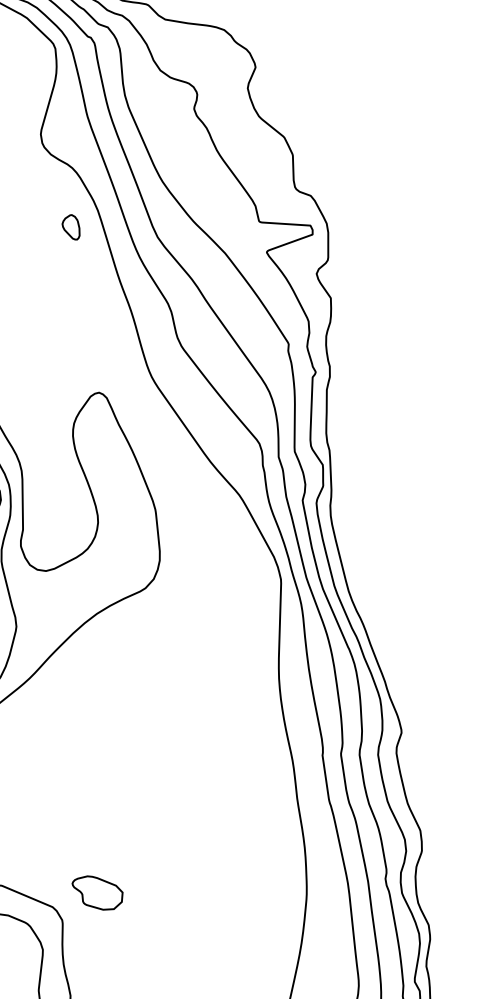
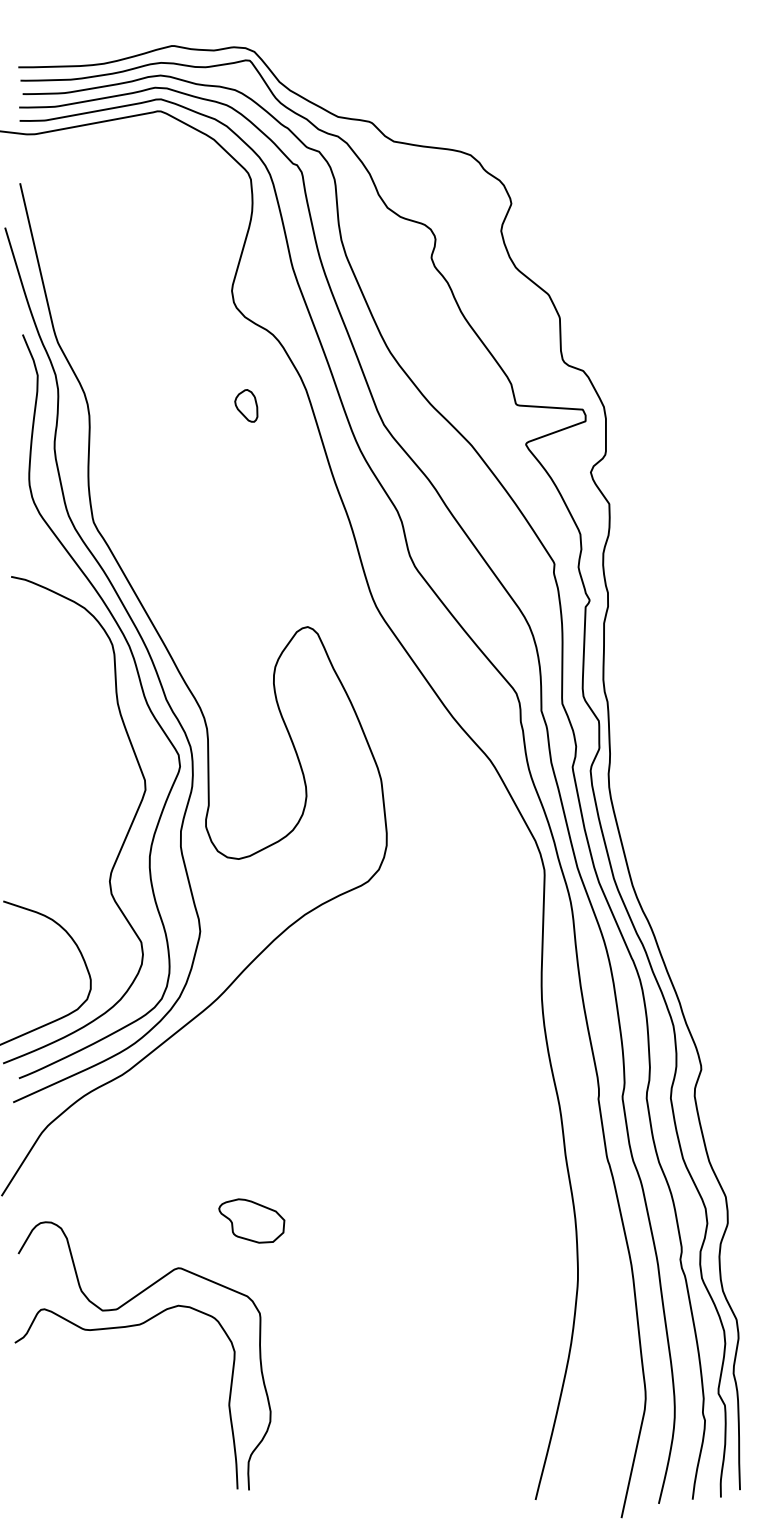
part: (71, 227) -> (246, 405), moved
part: (97, 892) -> (251, 1220), moved

